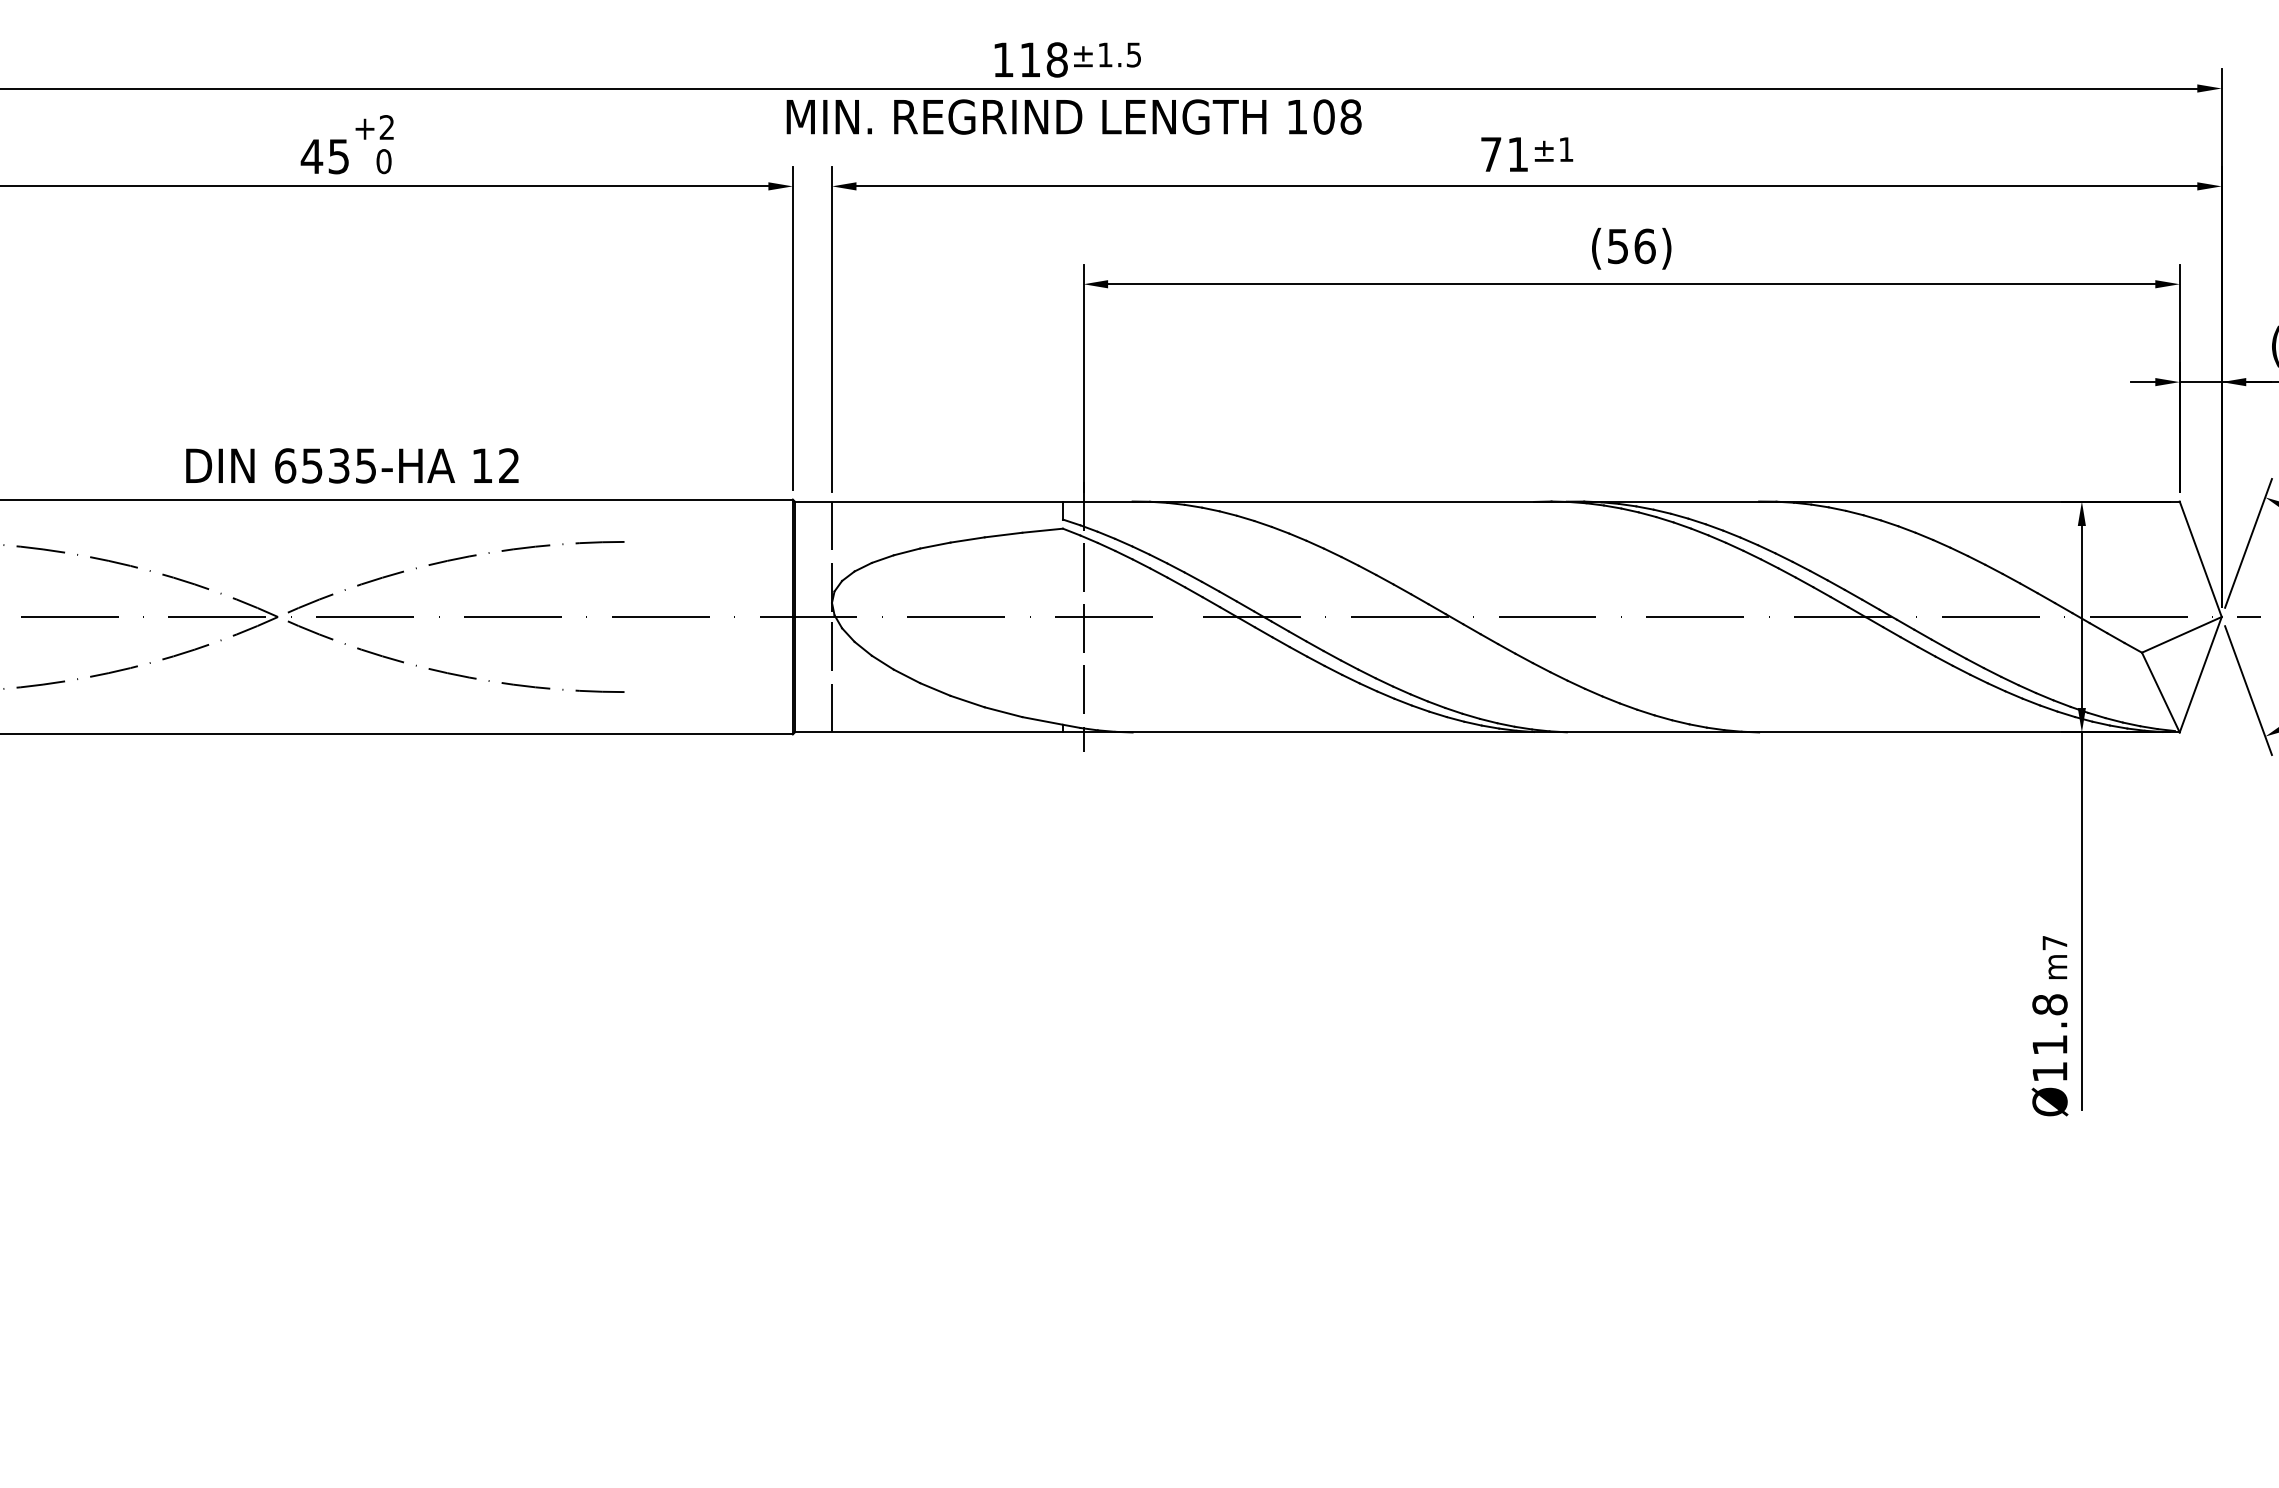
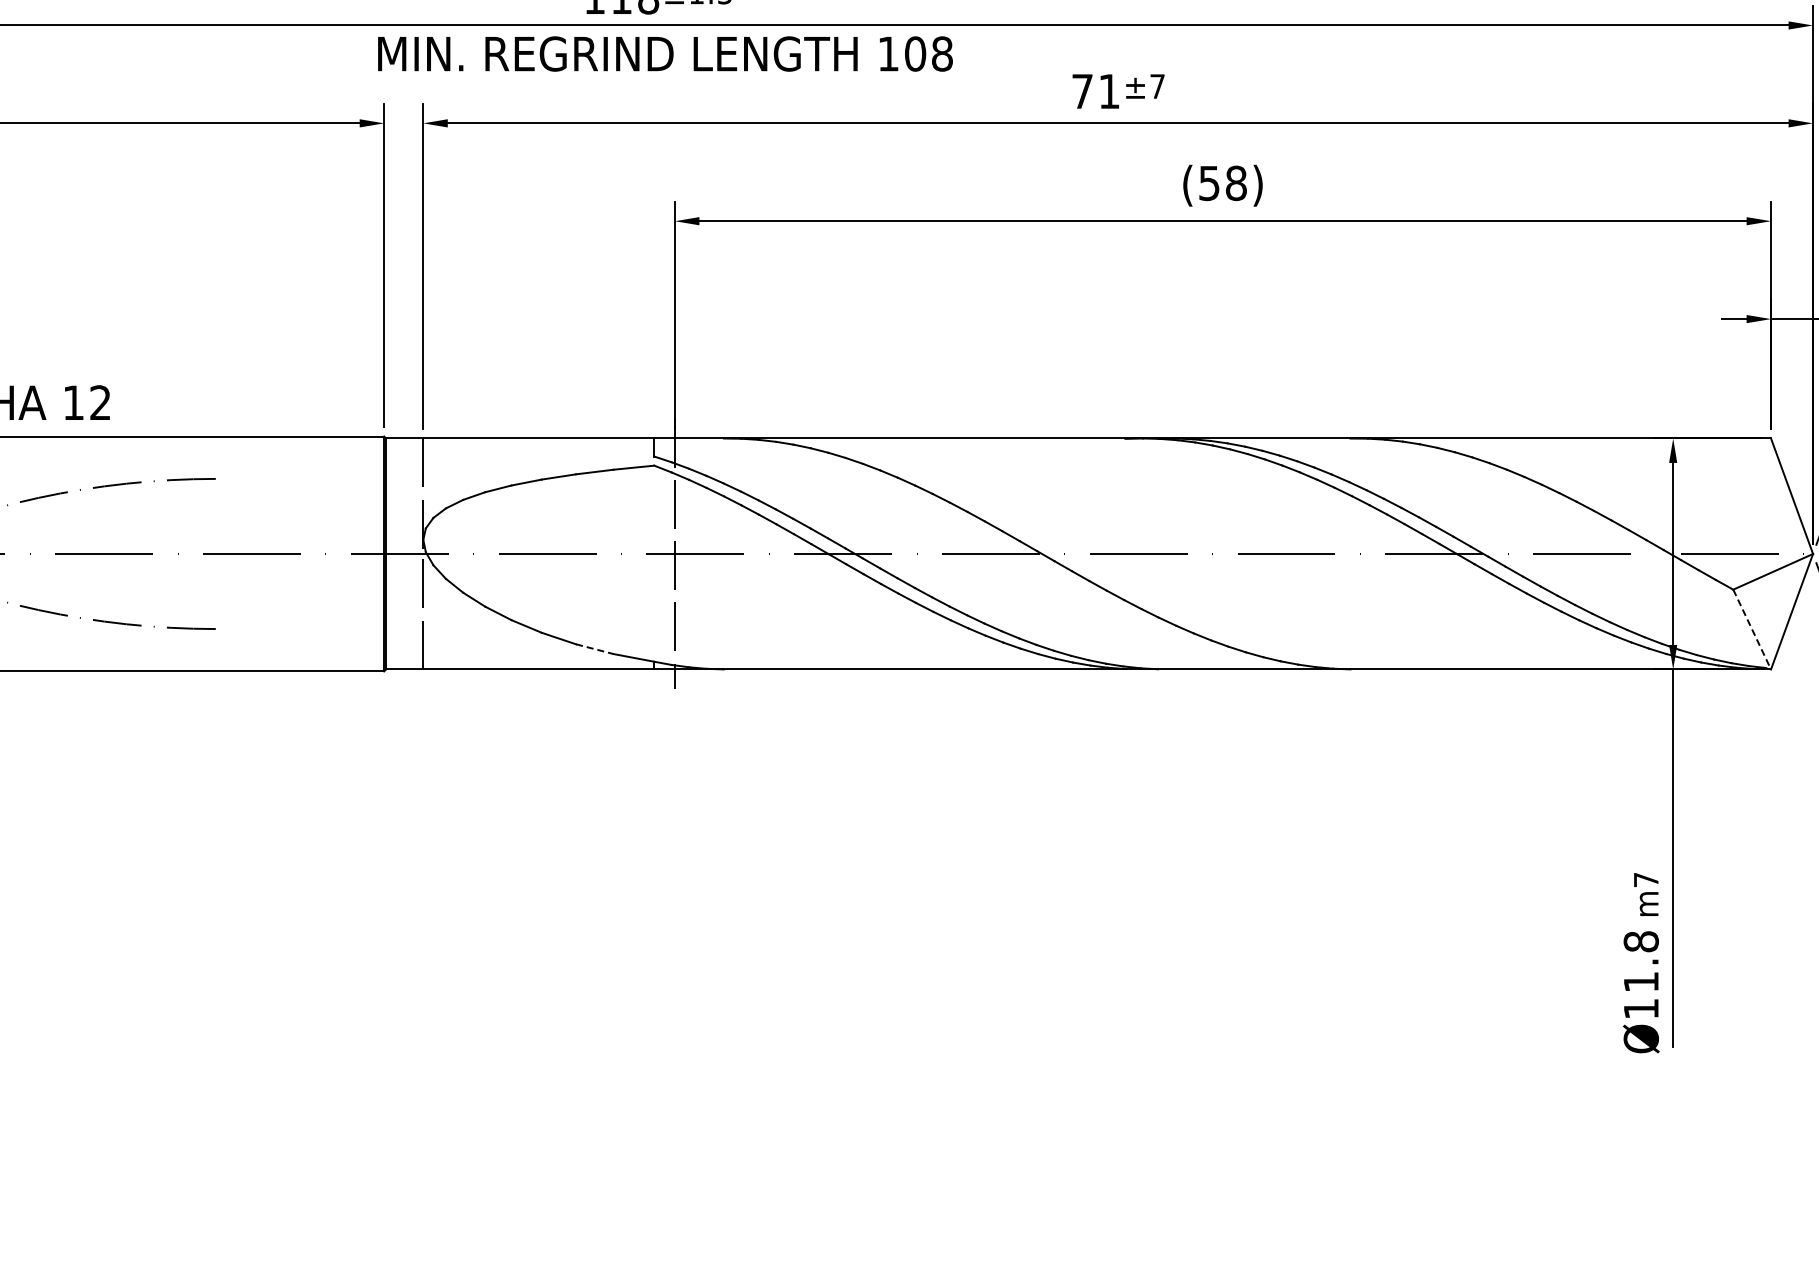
text: (1566, 149) -> (1157, 86), ±1 -> ±7
text: (1644, 245) -> (1235, 182), (56) -> (58)
line: (2161, 693) -> (1752, 630), solid -> dashed
line: (1004, 712) -> (595, 649), solid -> dashed

